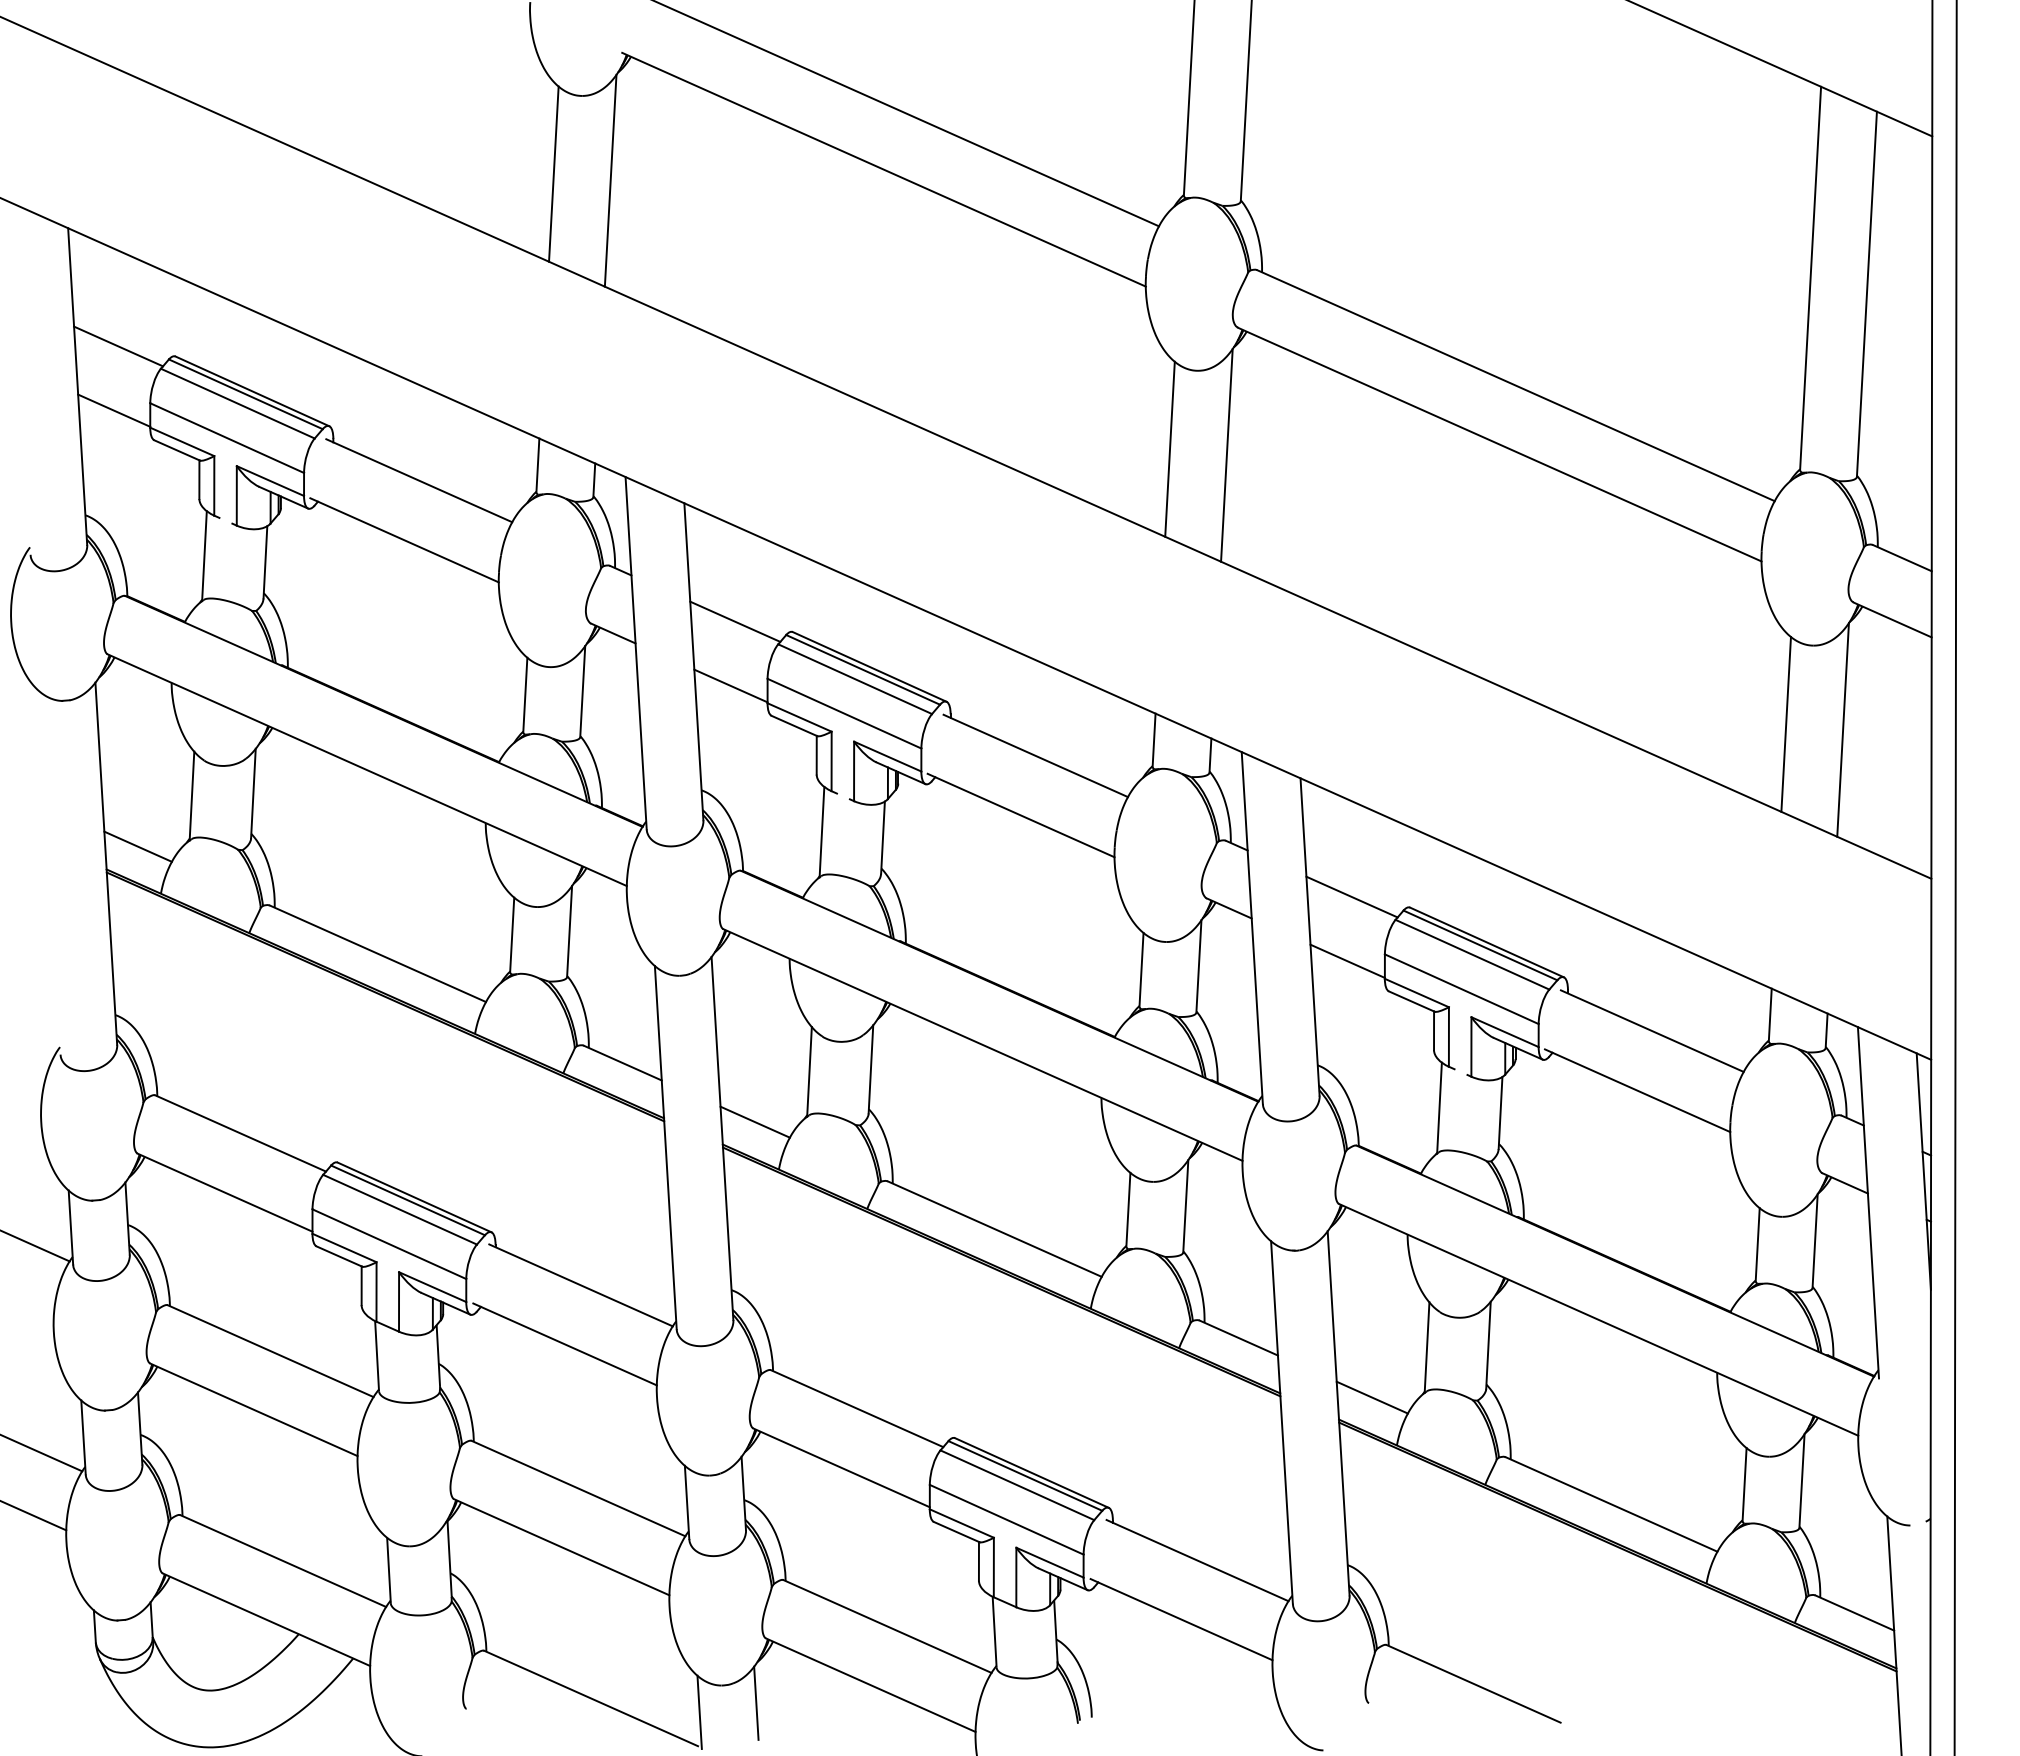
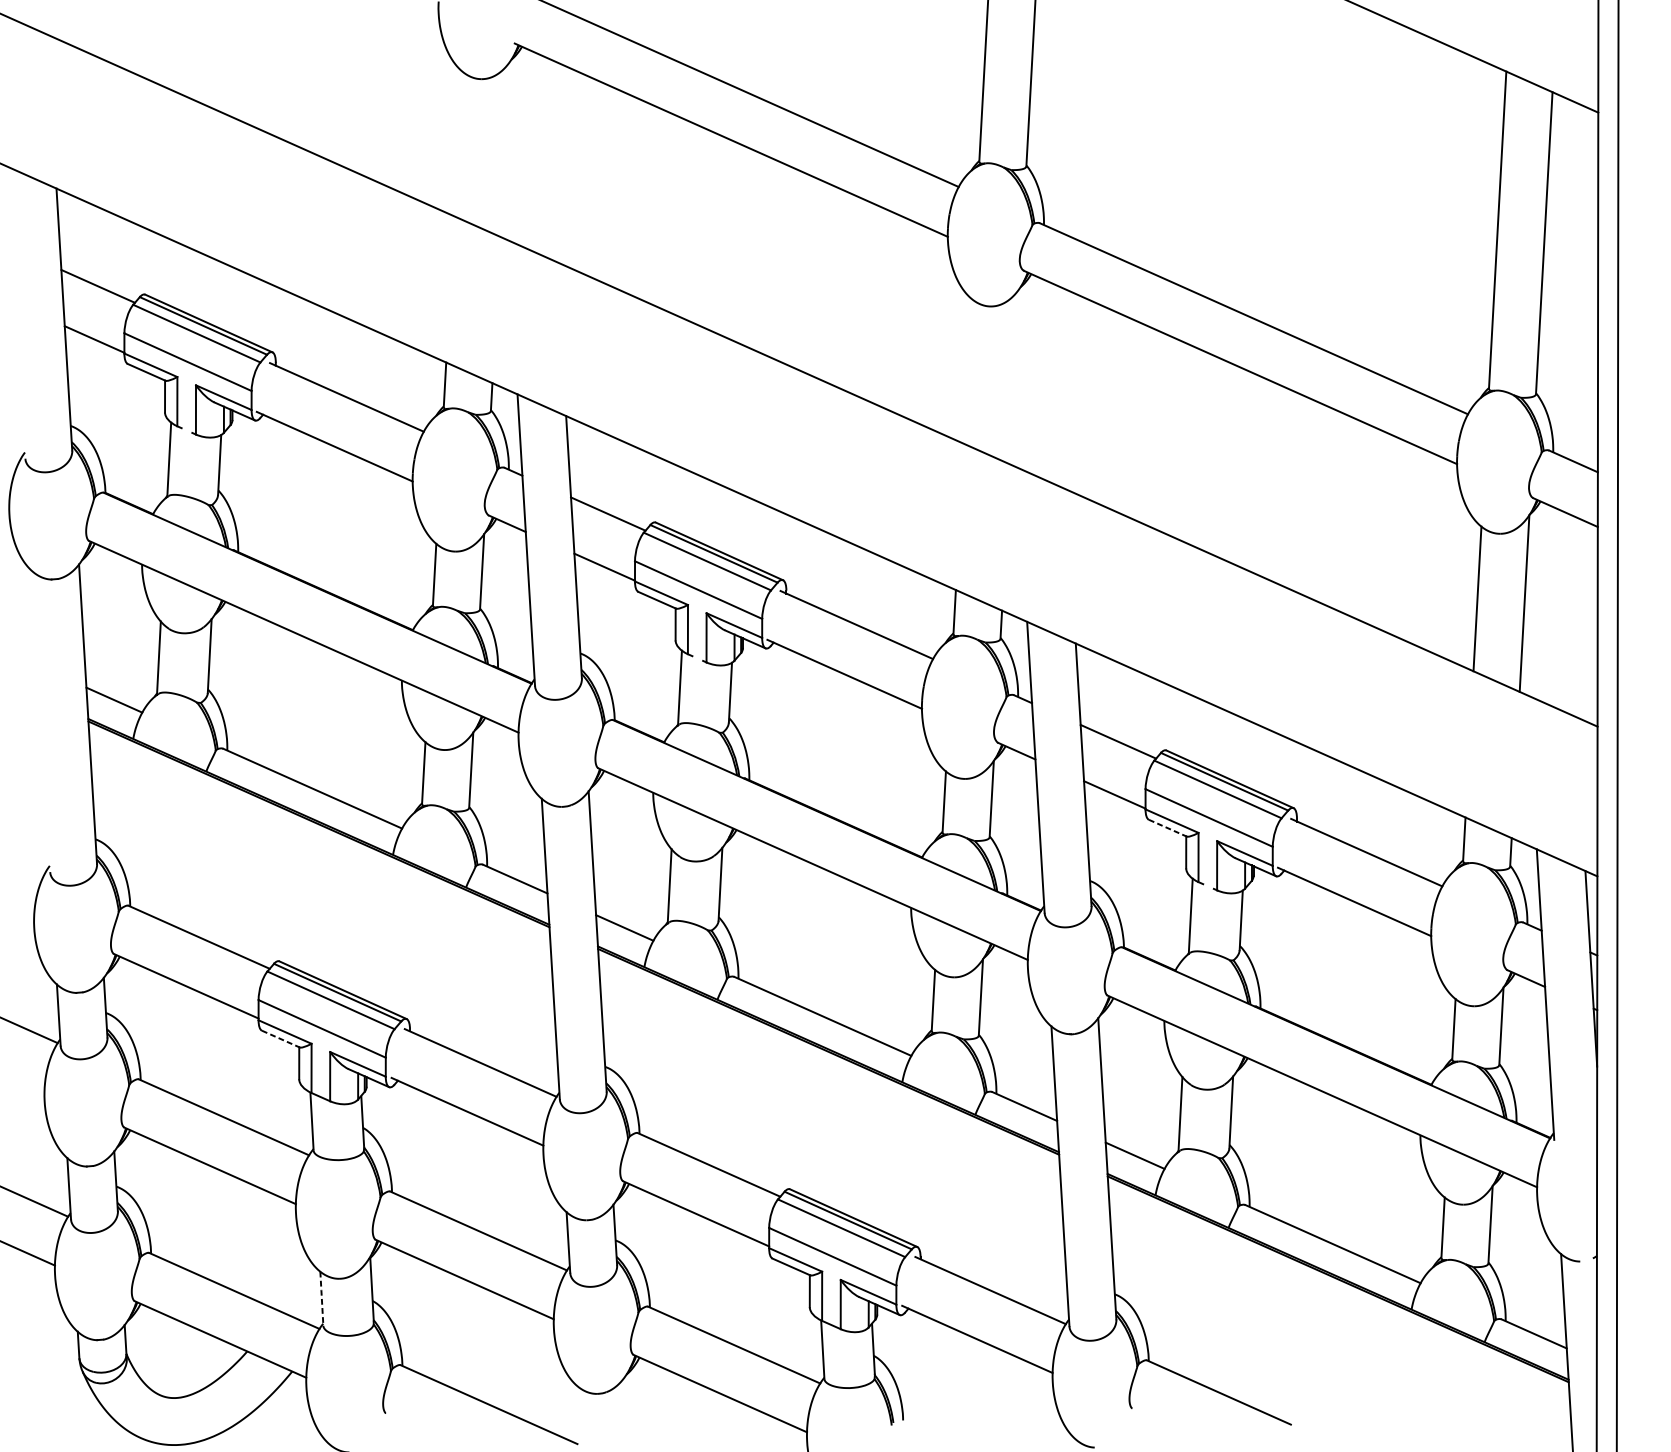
line: (553, 173) -> (457, 143), removed
line: (610, 180) -> (505, 149), removed
line: (1169, 448) -> (967, 370), removed
line: (1226, 454) -> (1014, 375), removed
line: (1412, 1001) -> (1168, 828), solid -> dashed
line: (339, 1256) -> (280, 1039), solid -> dashed
line: (388, 1570) -> (321, 1298), solid -> dashed
line: (756, 1702) -> (625, 1407), removed
line: (699, 1711) -> (578, 1415), removed

